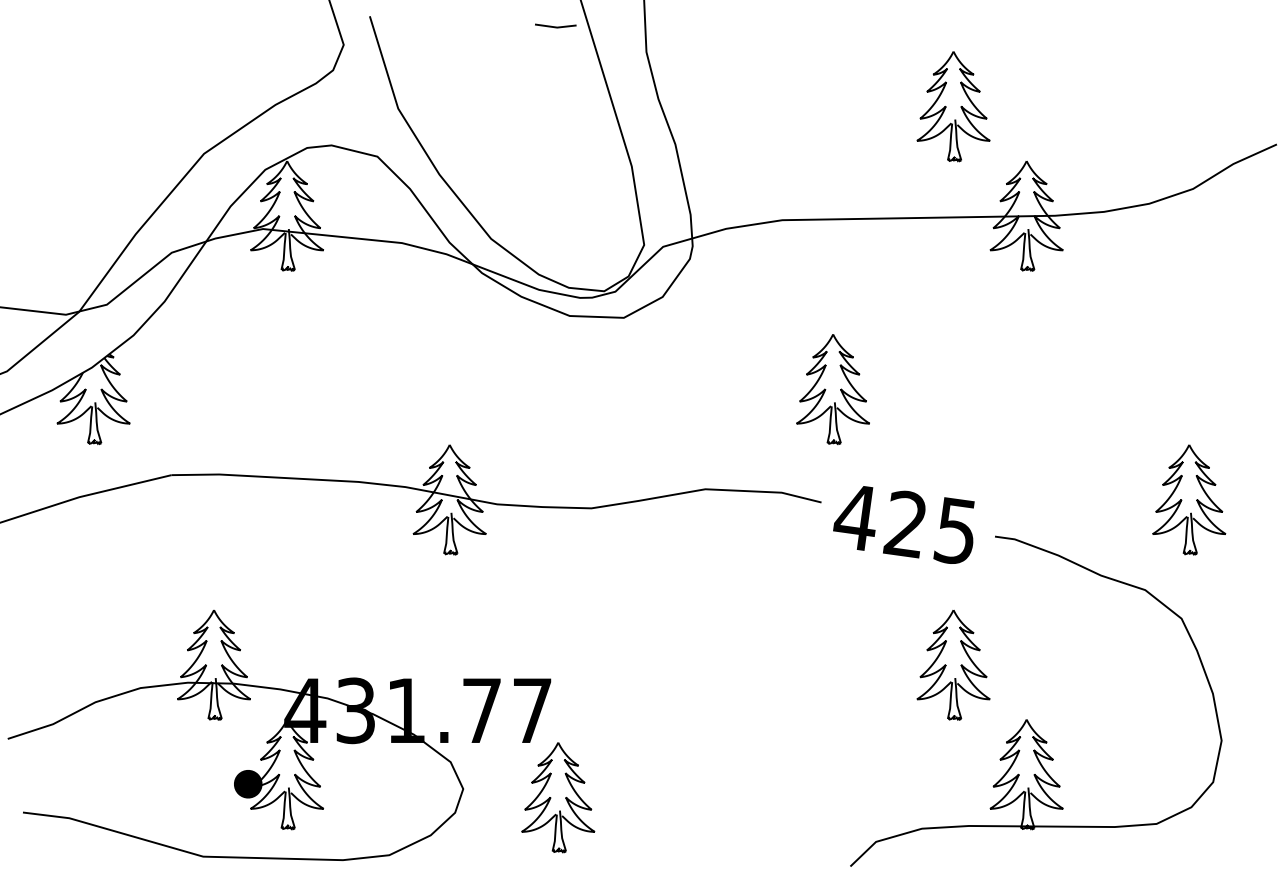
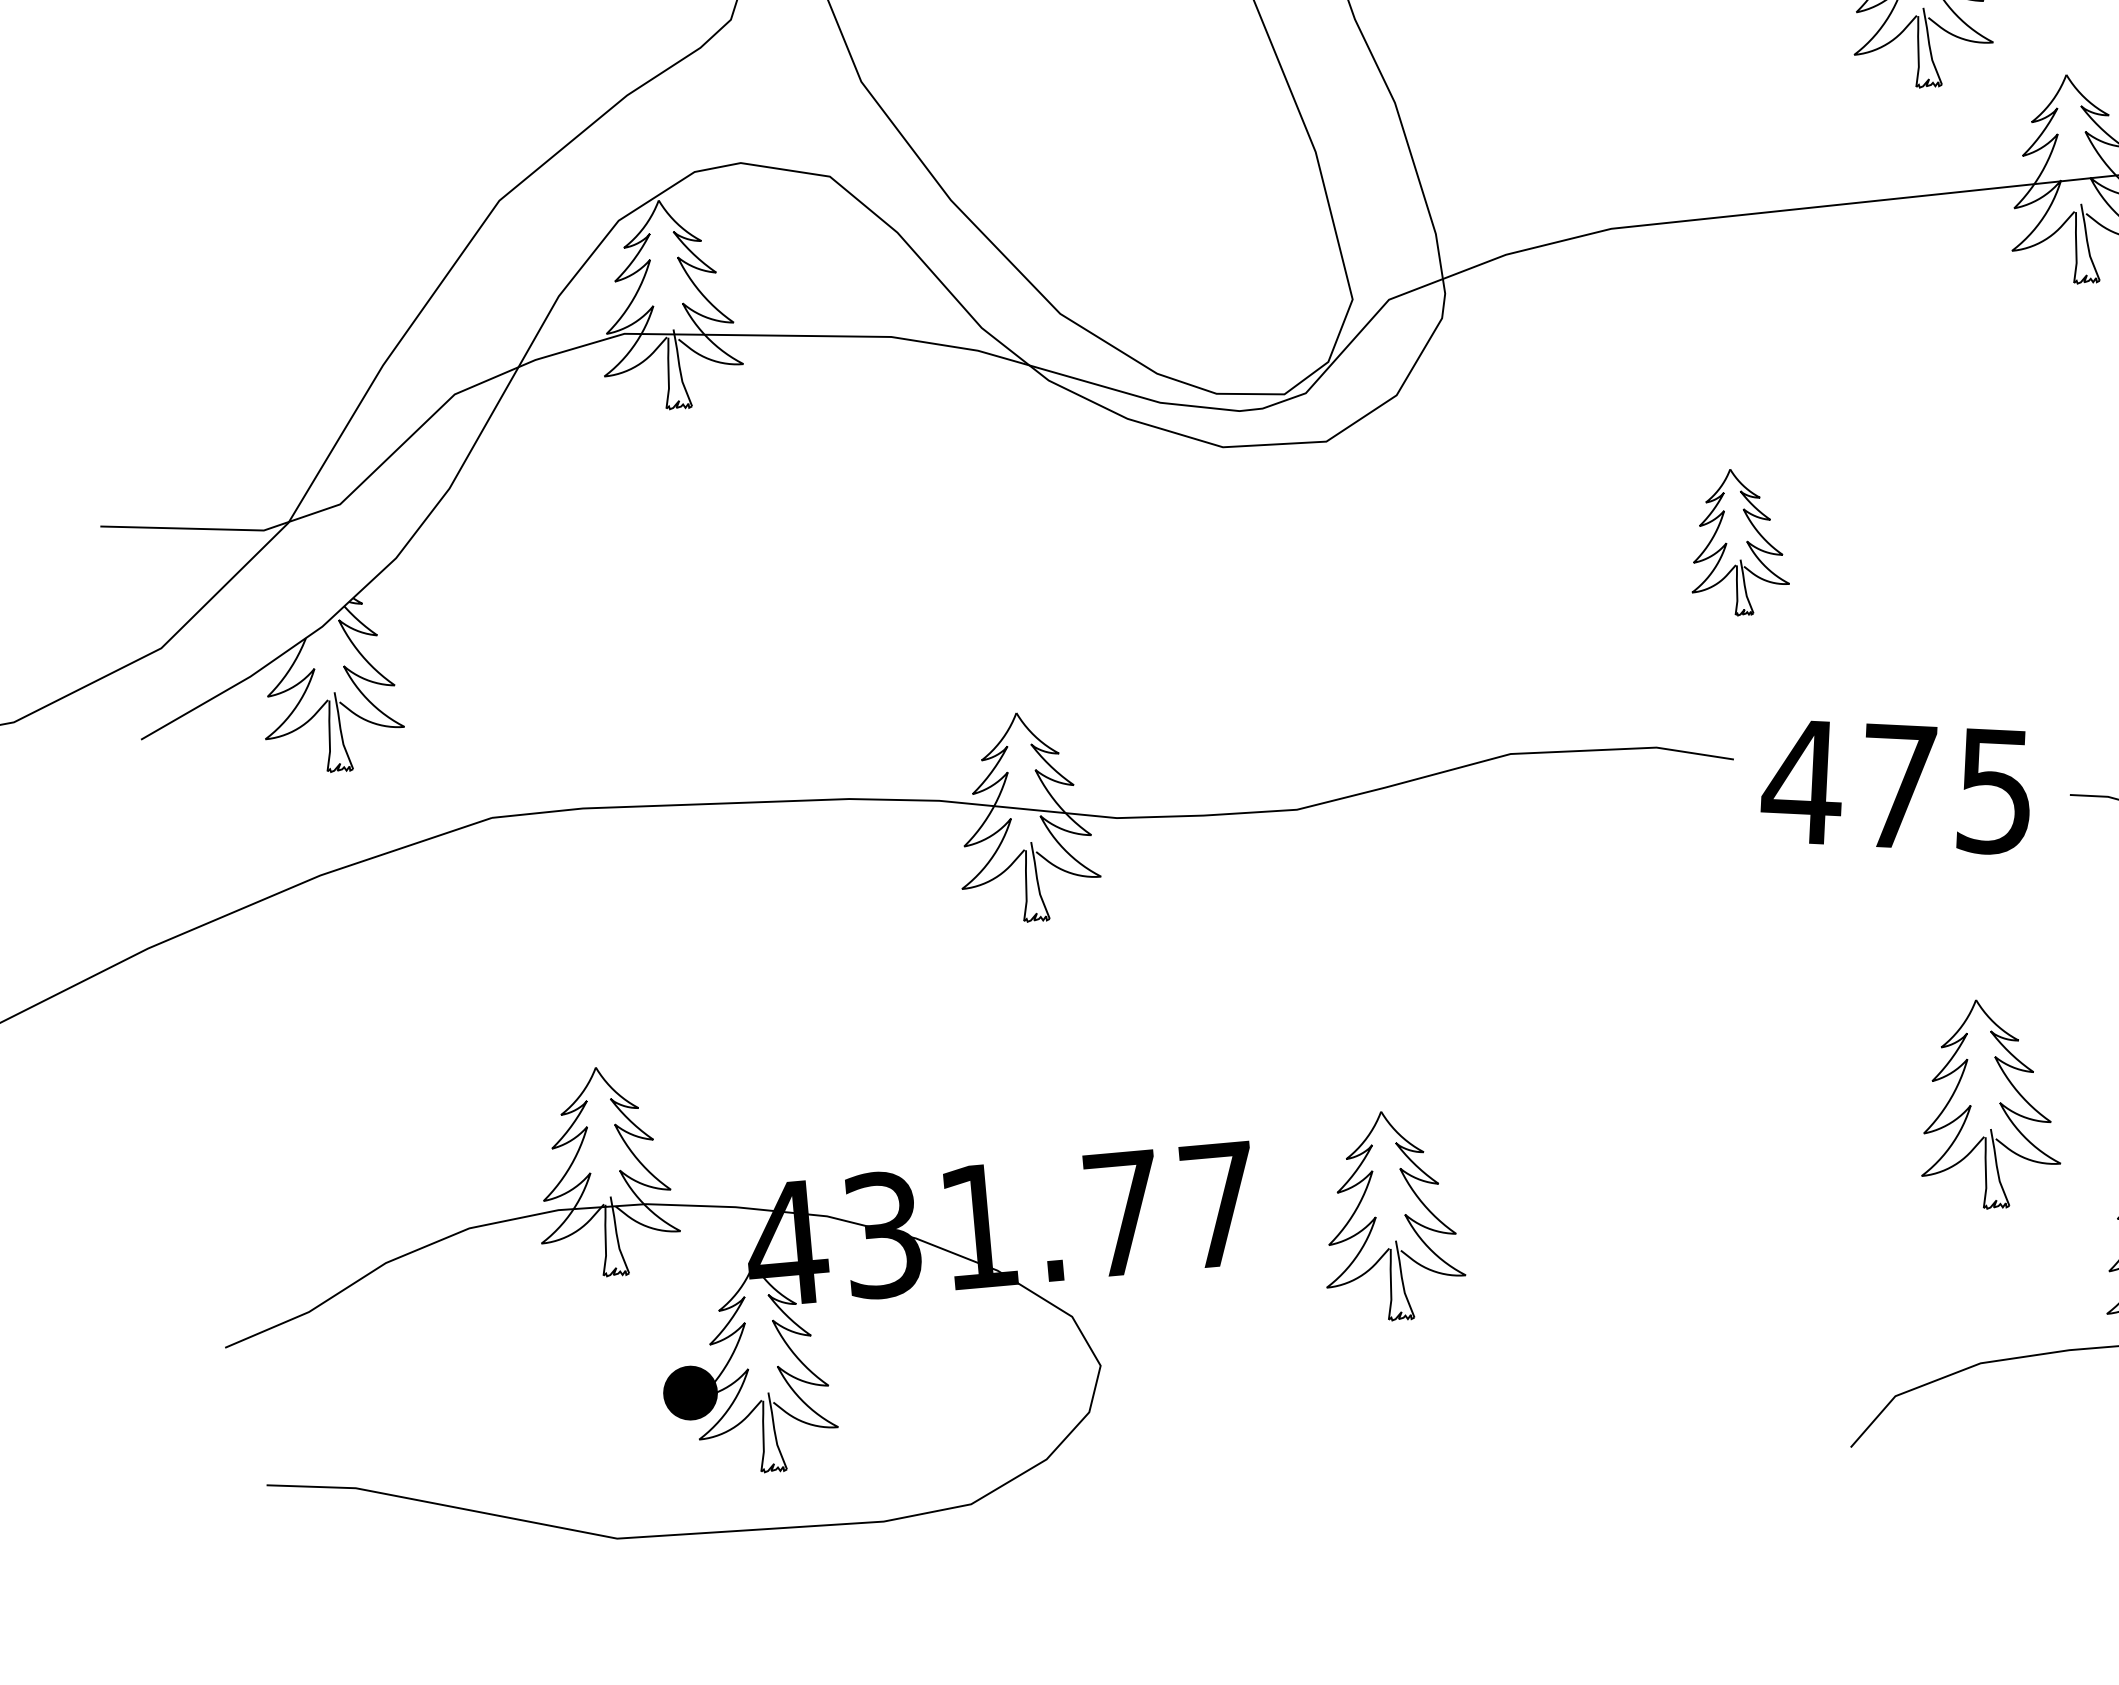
part: (832, 389) -> (1735, 542), size x0.7
text: (906, 524) -> (1899, 786), 425 -> 475
part: (953, 665) -> (1985, 1105), moved
part: (558, 797) -> (1390, 1216), moved

